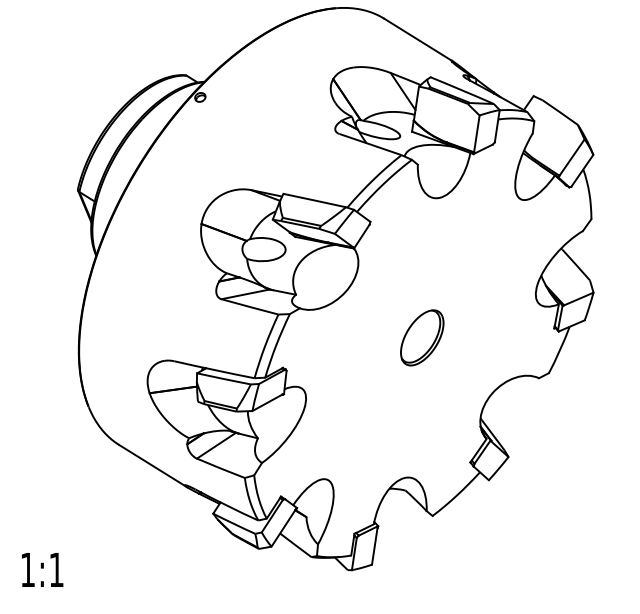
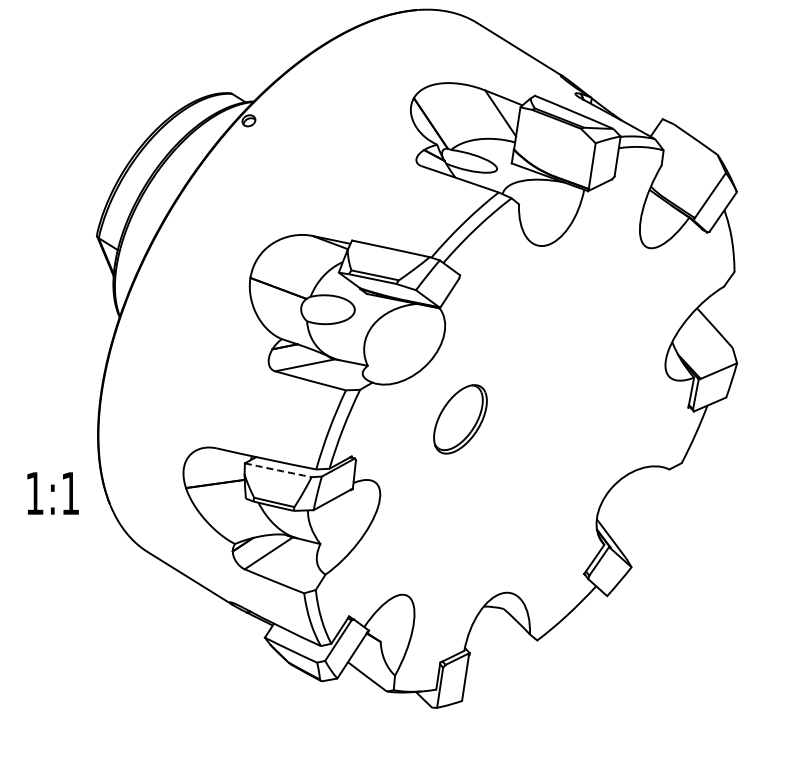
part: (422, 338) -> (460, 419), moved
arc: (224, 379) -> (278, 470), solid -> dashed
text: (42, 569) -> (52, 493), moved

